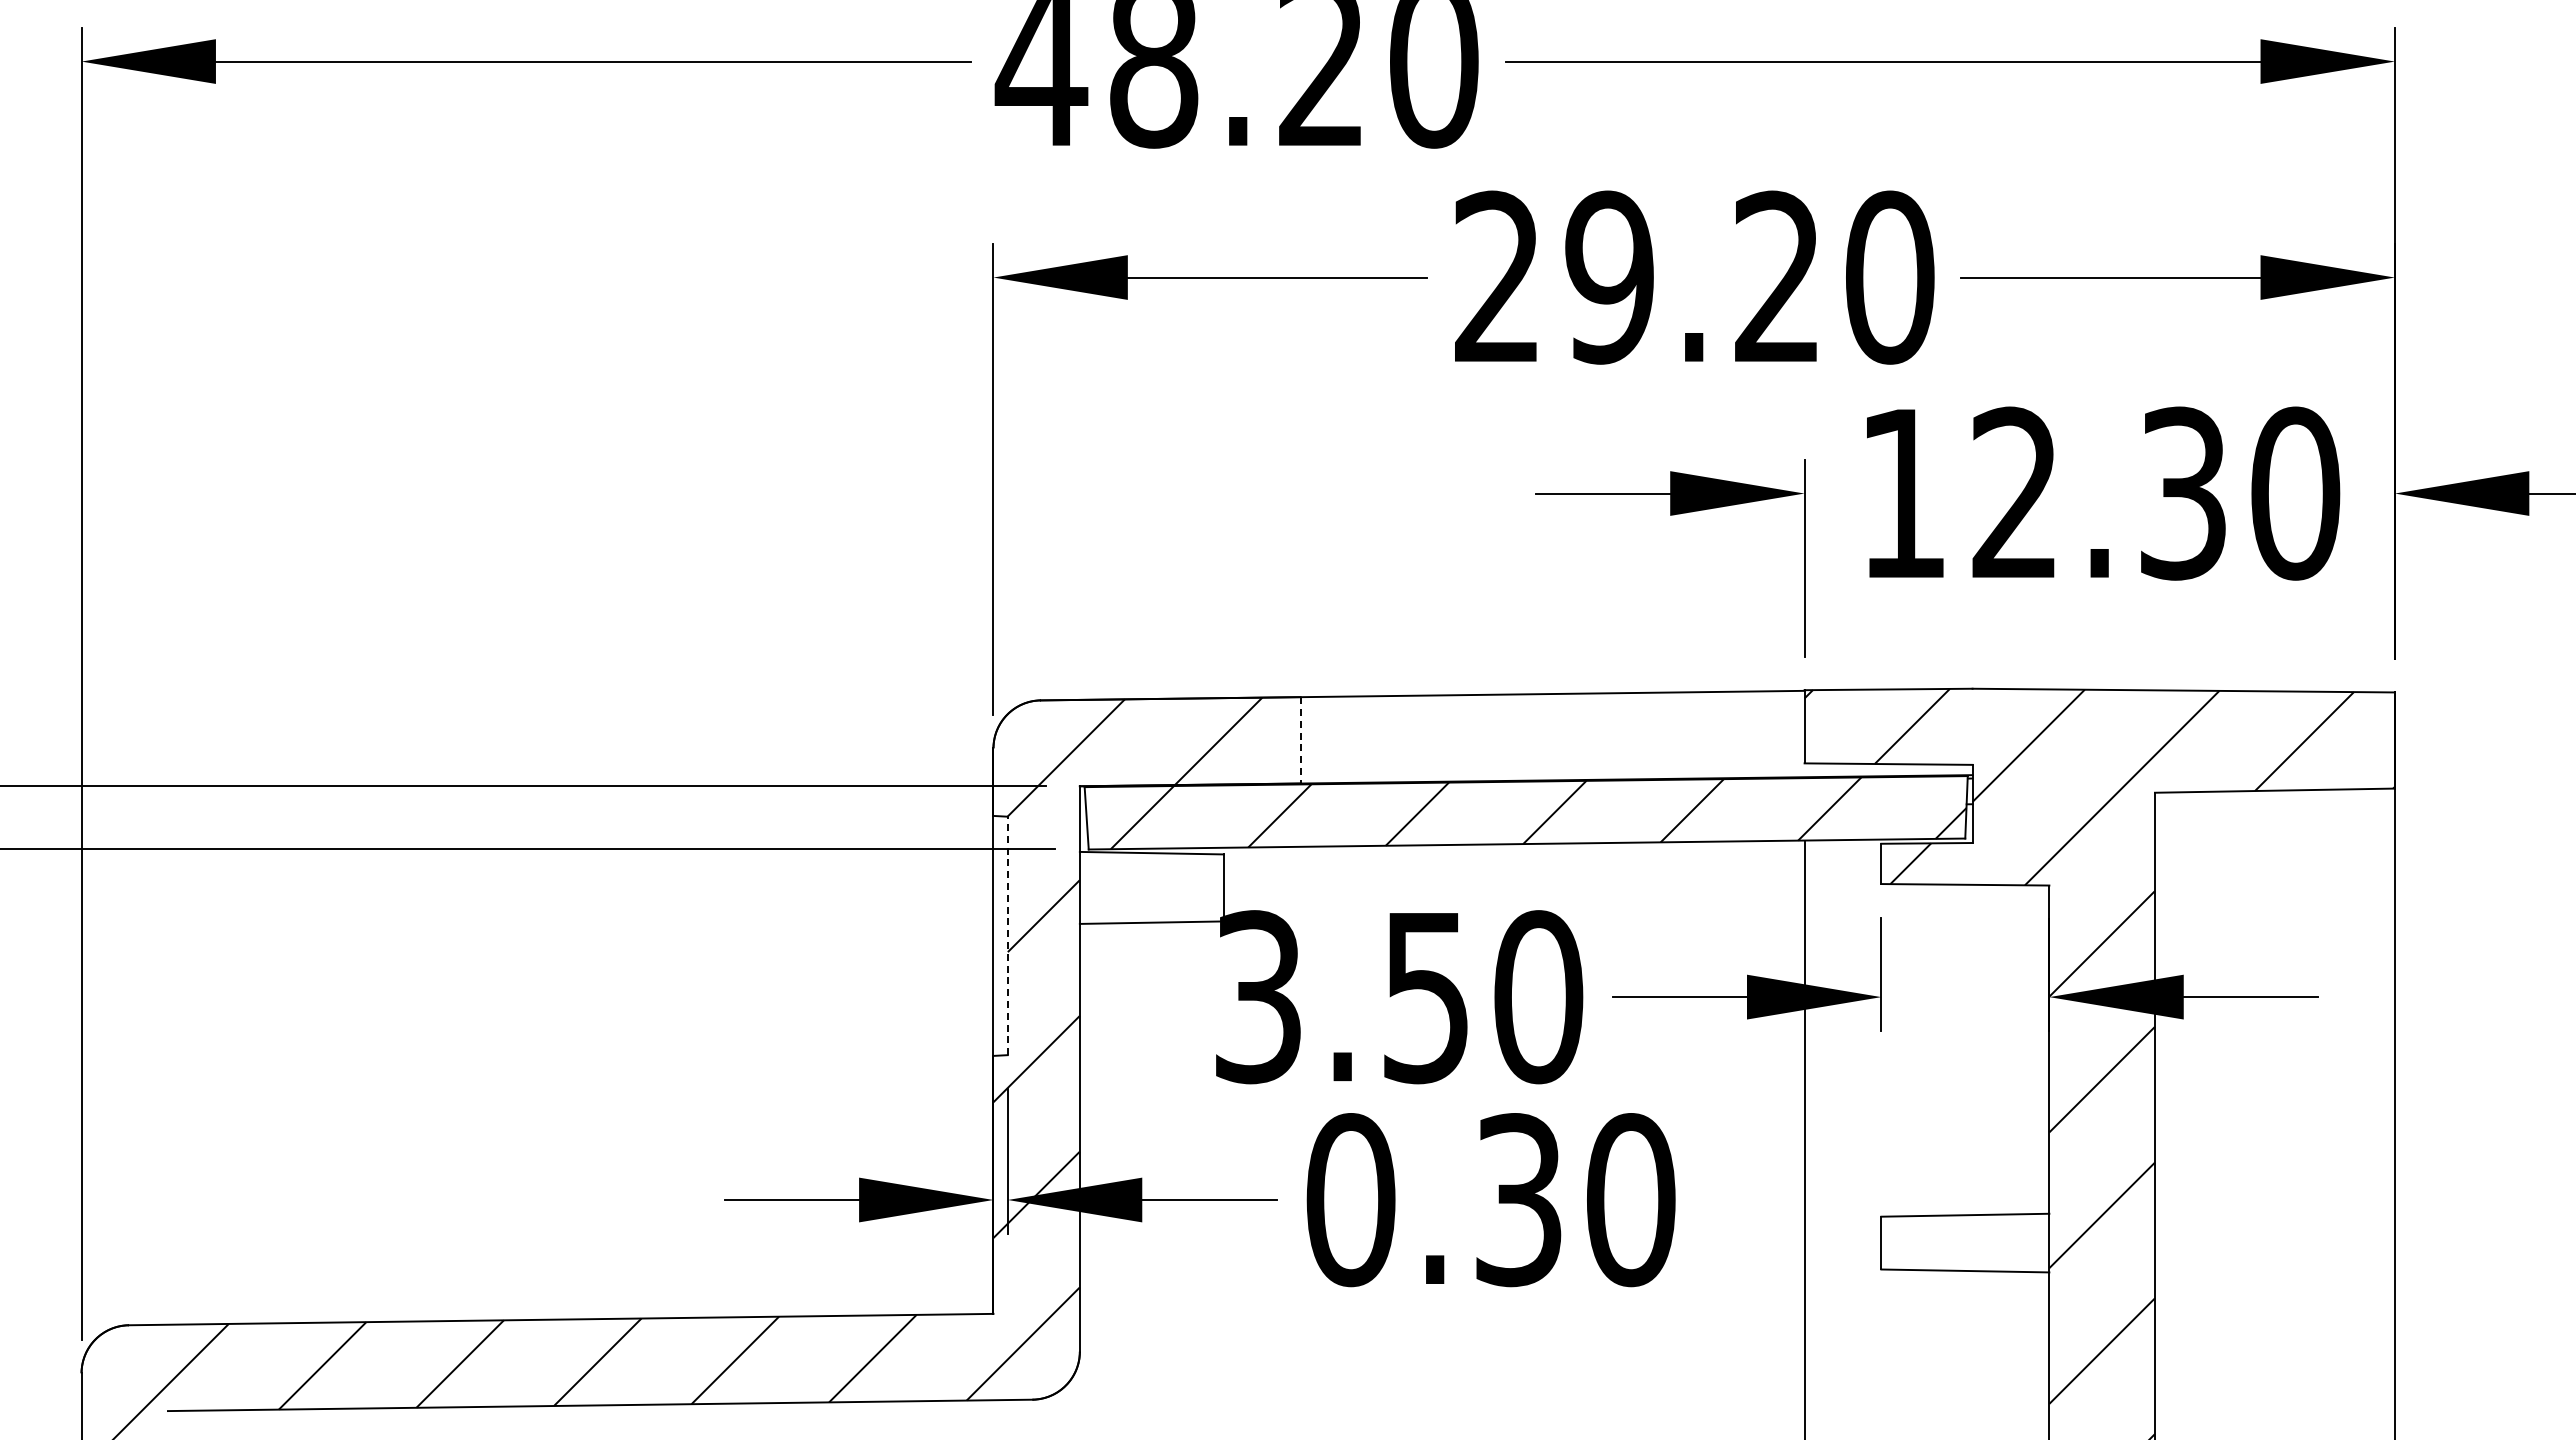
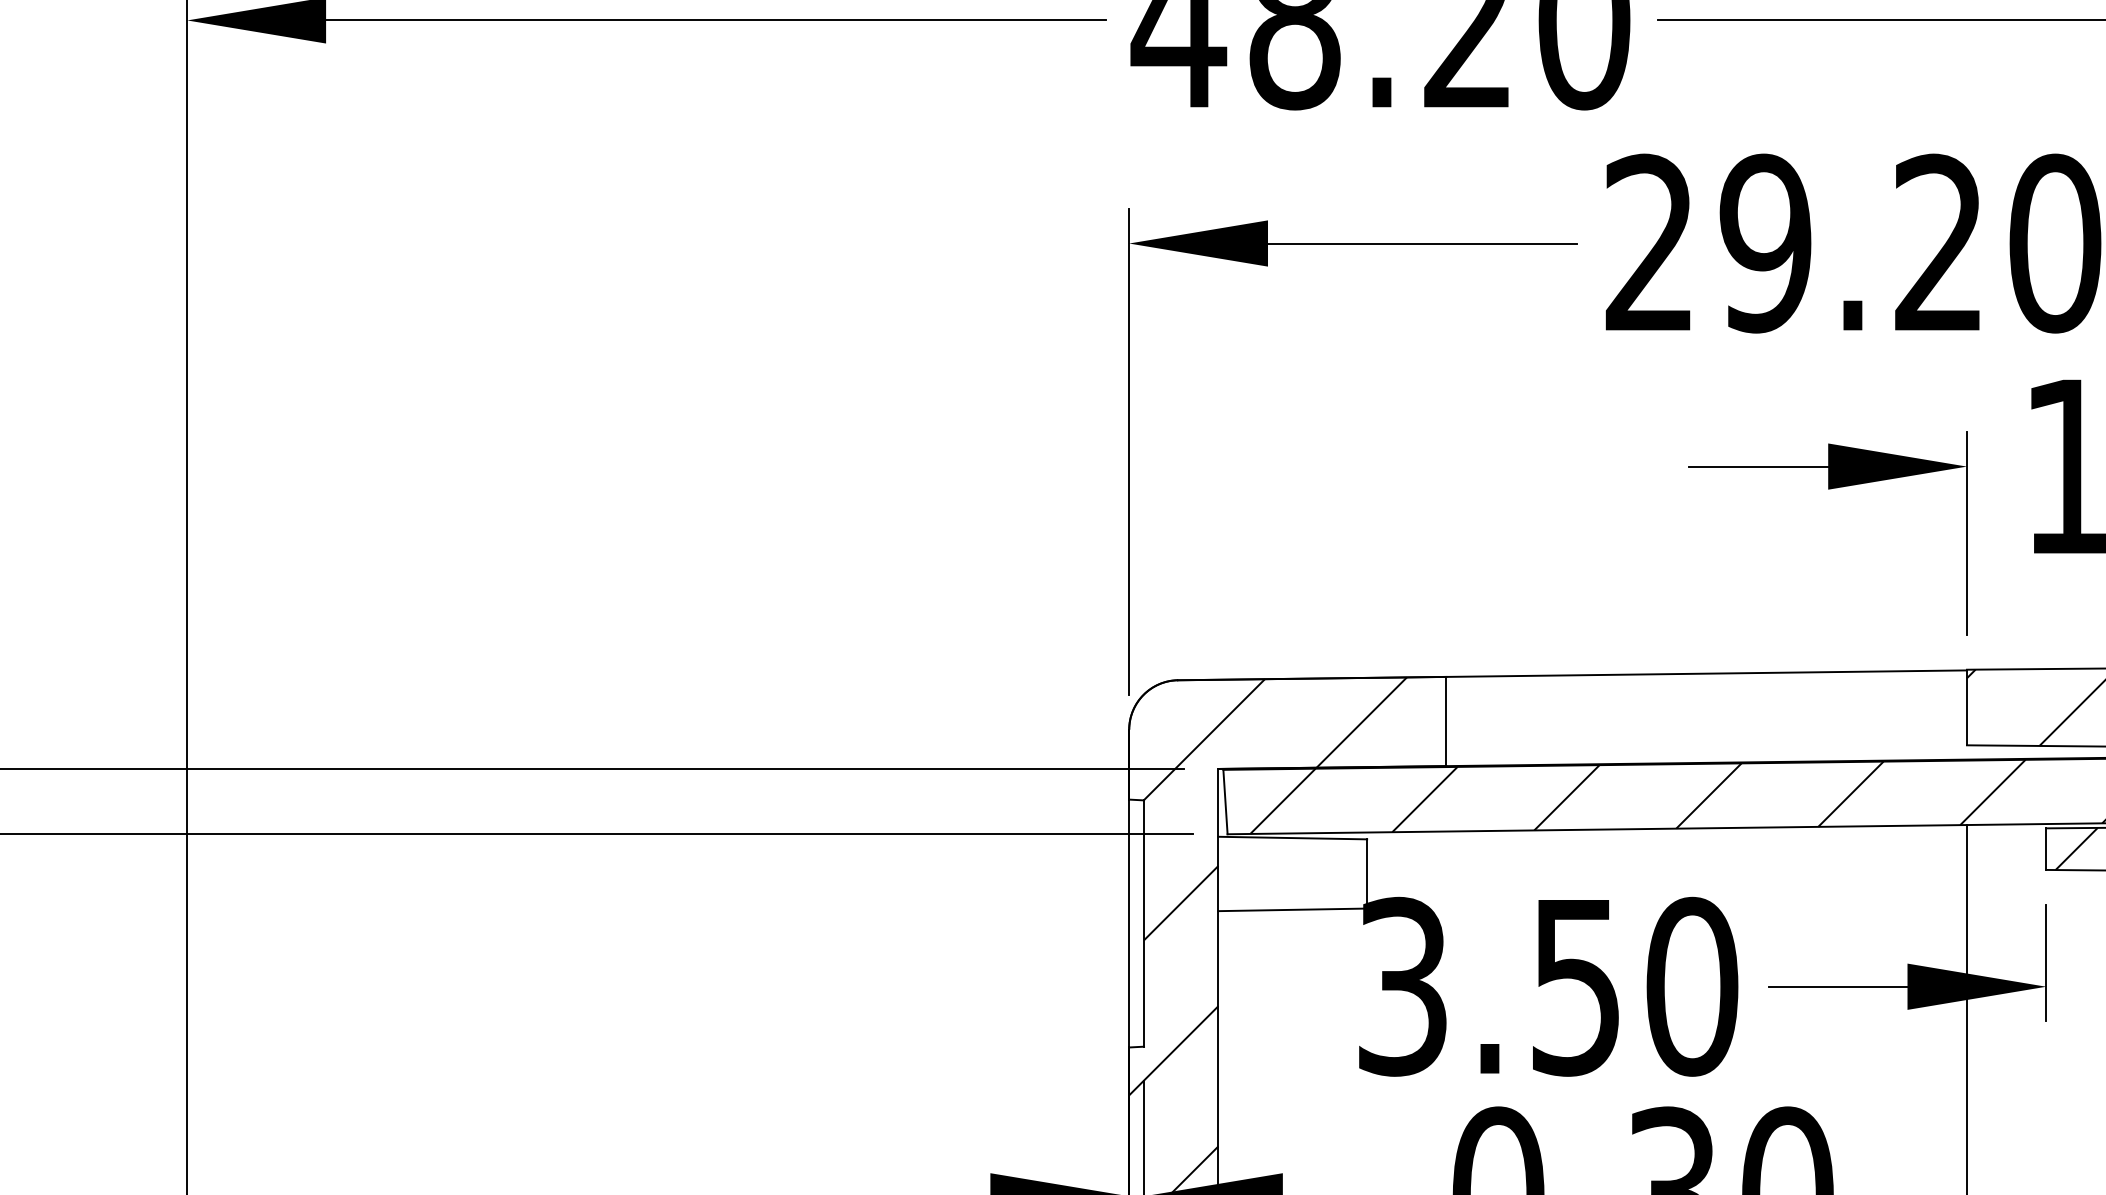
line: (1300, 740) -> (1446, 721), dashed -> solid
line: (1007, 935) -> (1143, 923), dashed -> solid

